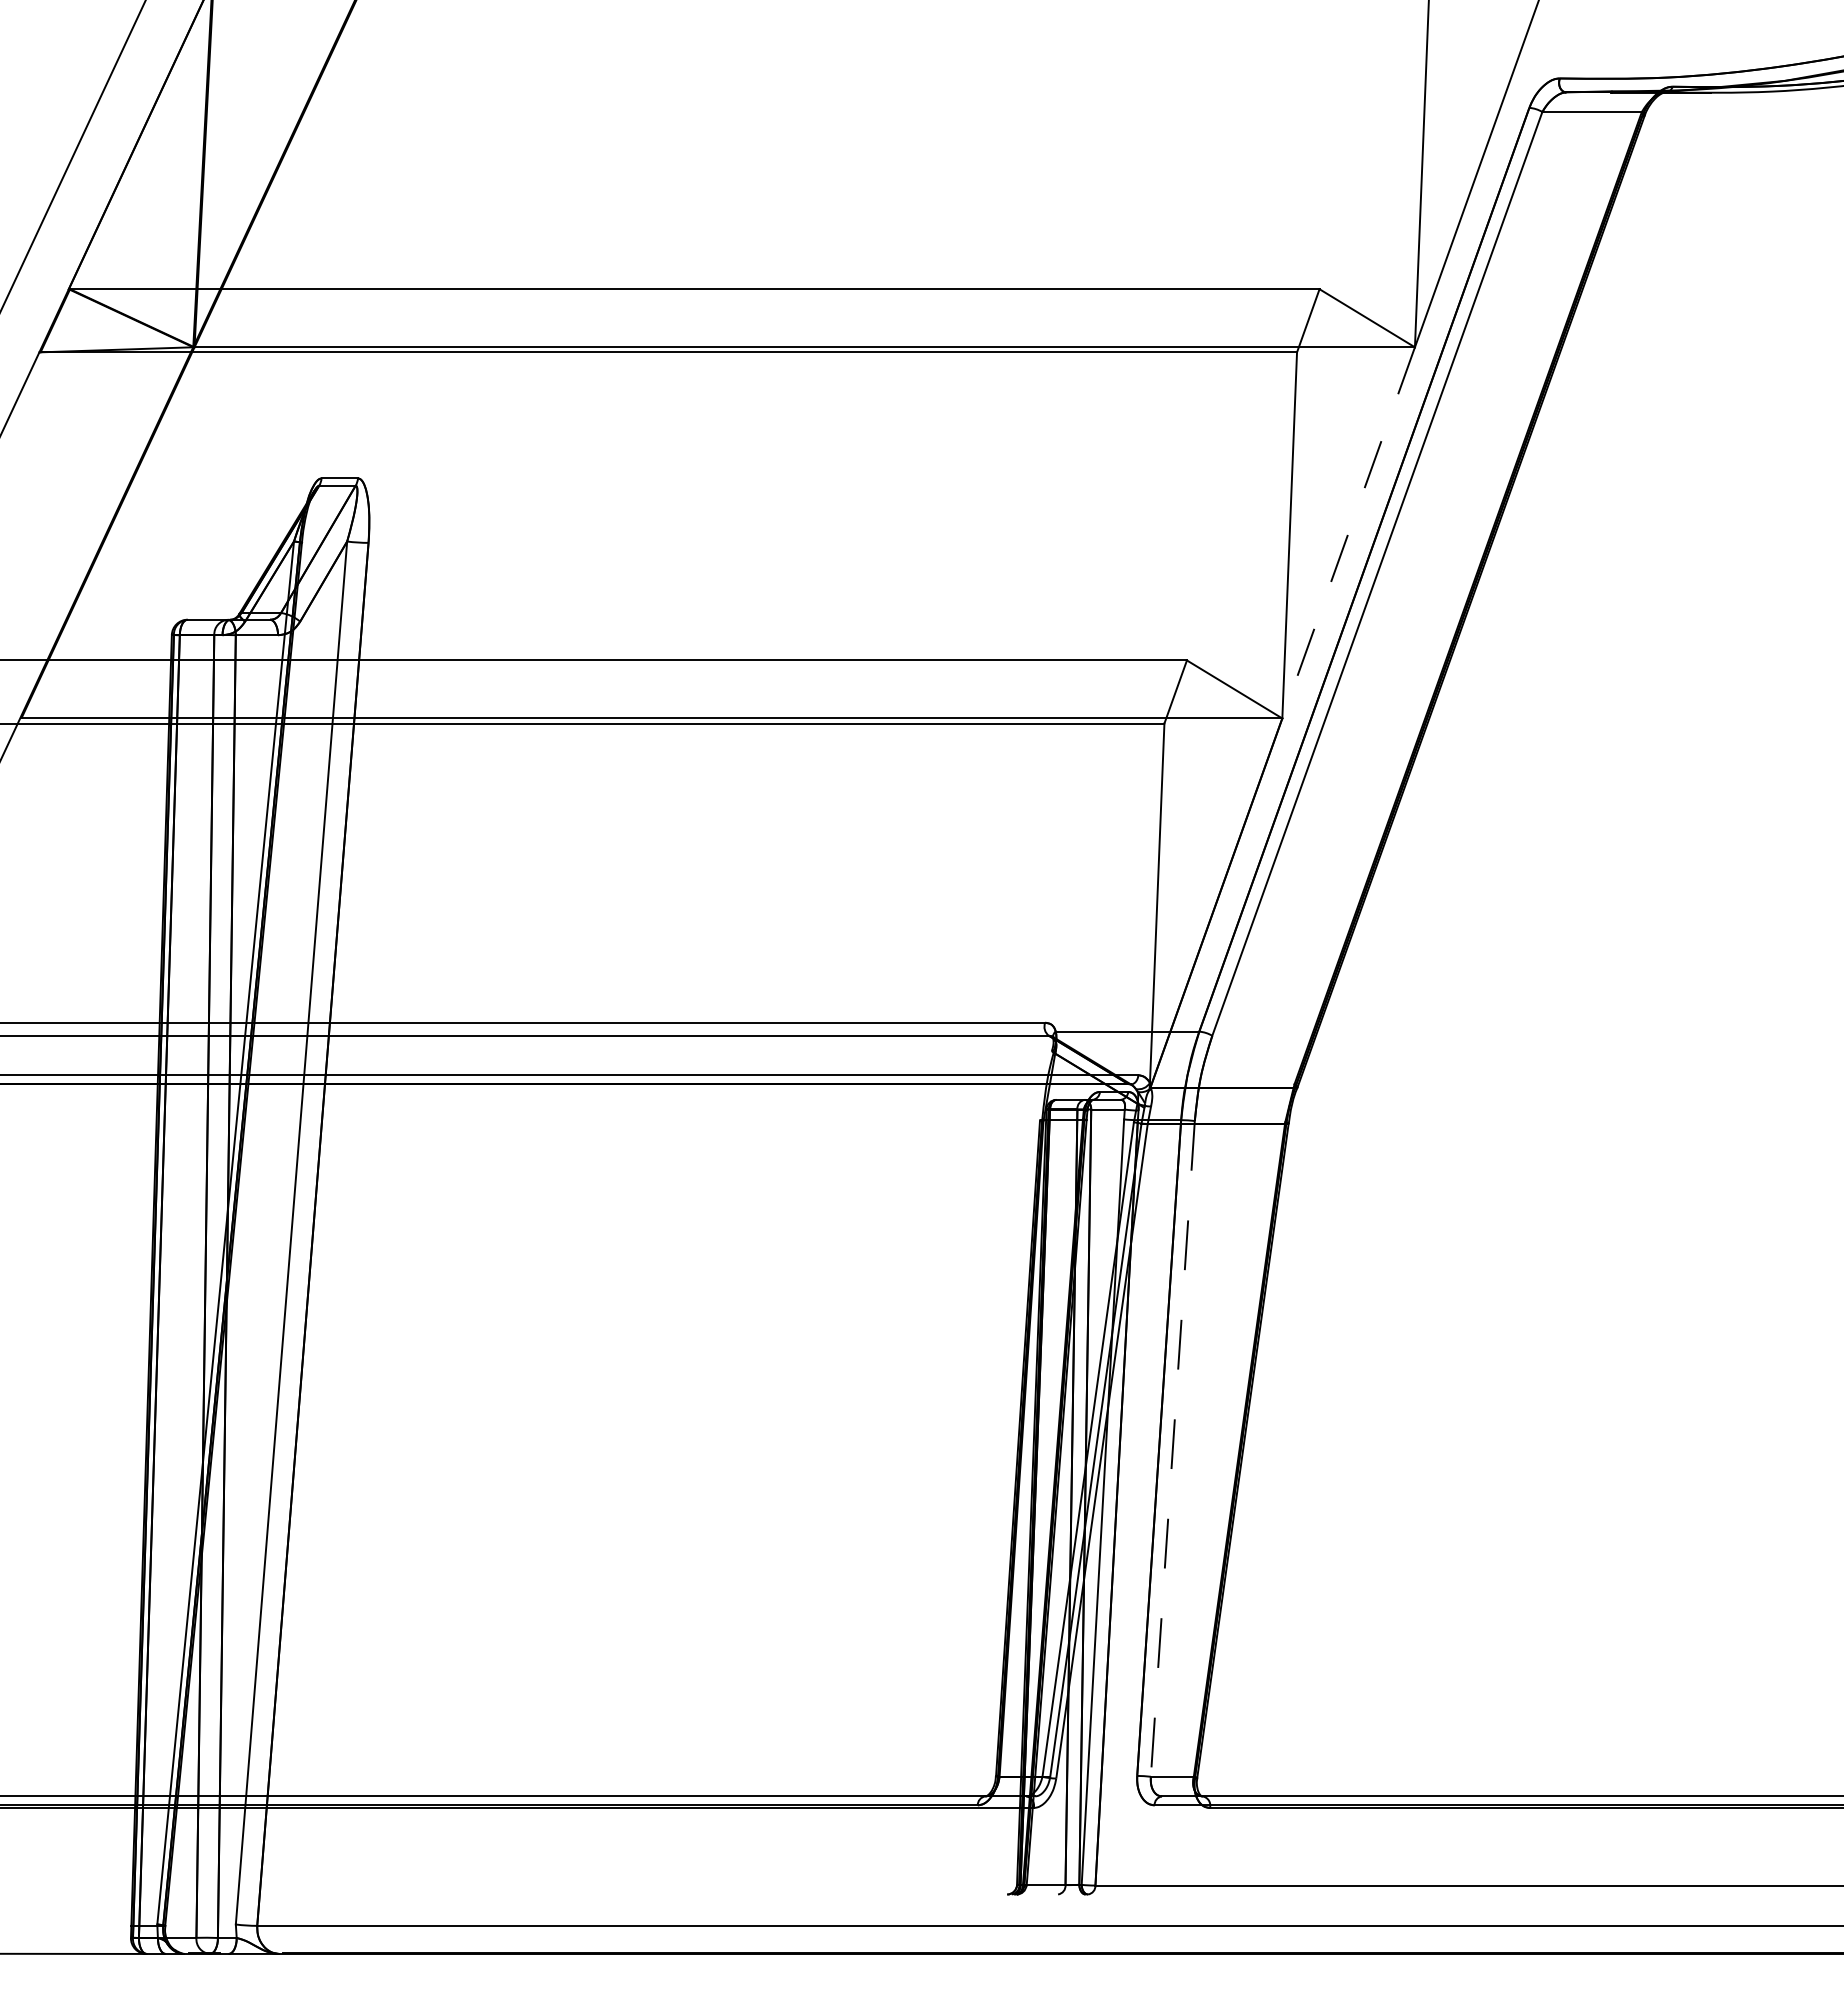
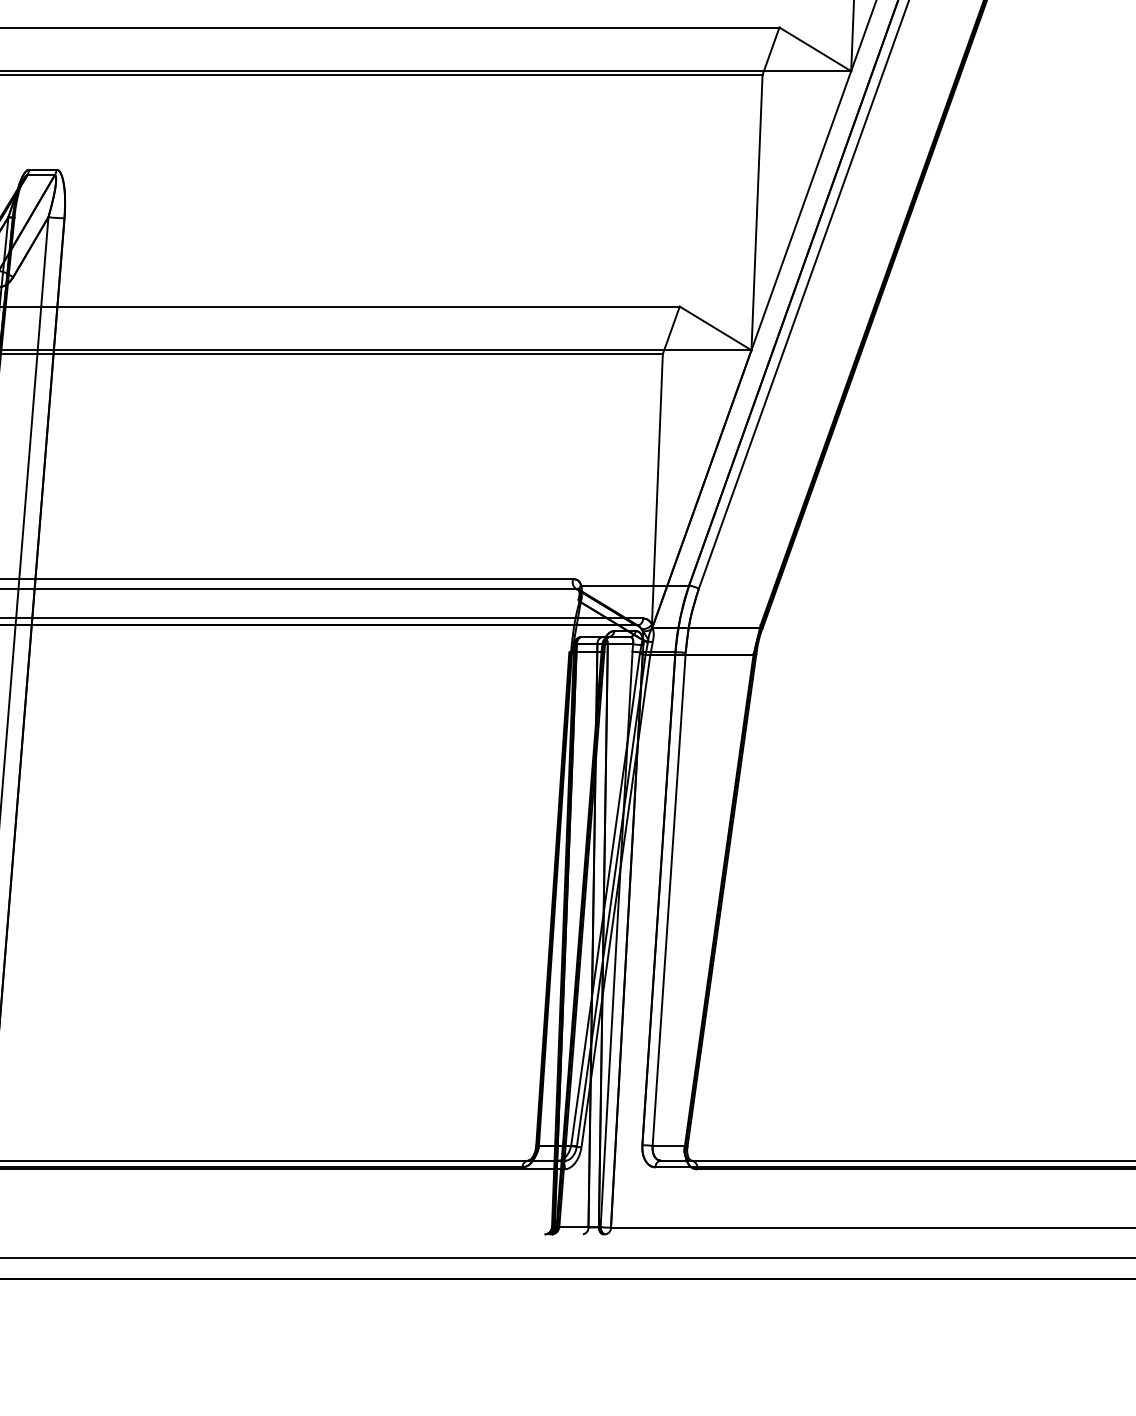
line: (1348, 533) -> (801, 211), dashed -> solid
line: (1172, 1448) -> (668, 899), dashed -> solid

